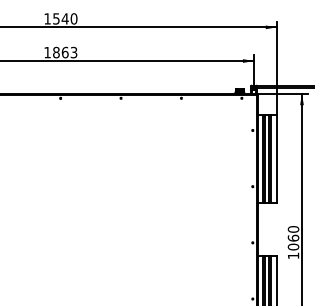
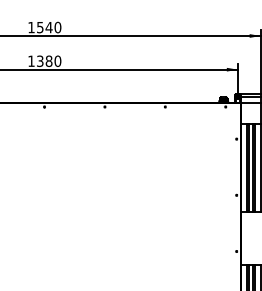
text: (65, 52) -> (49, 61), 1863 -> 1380

